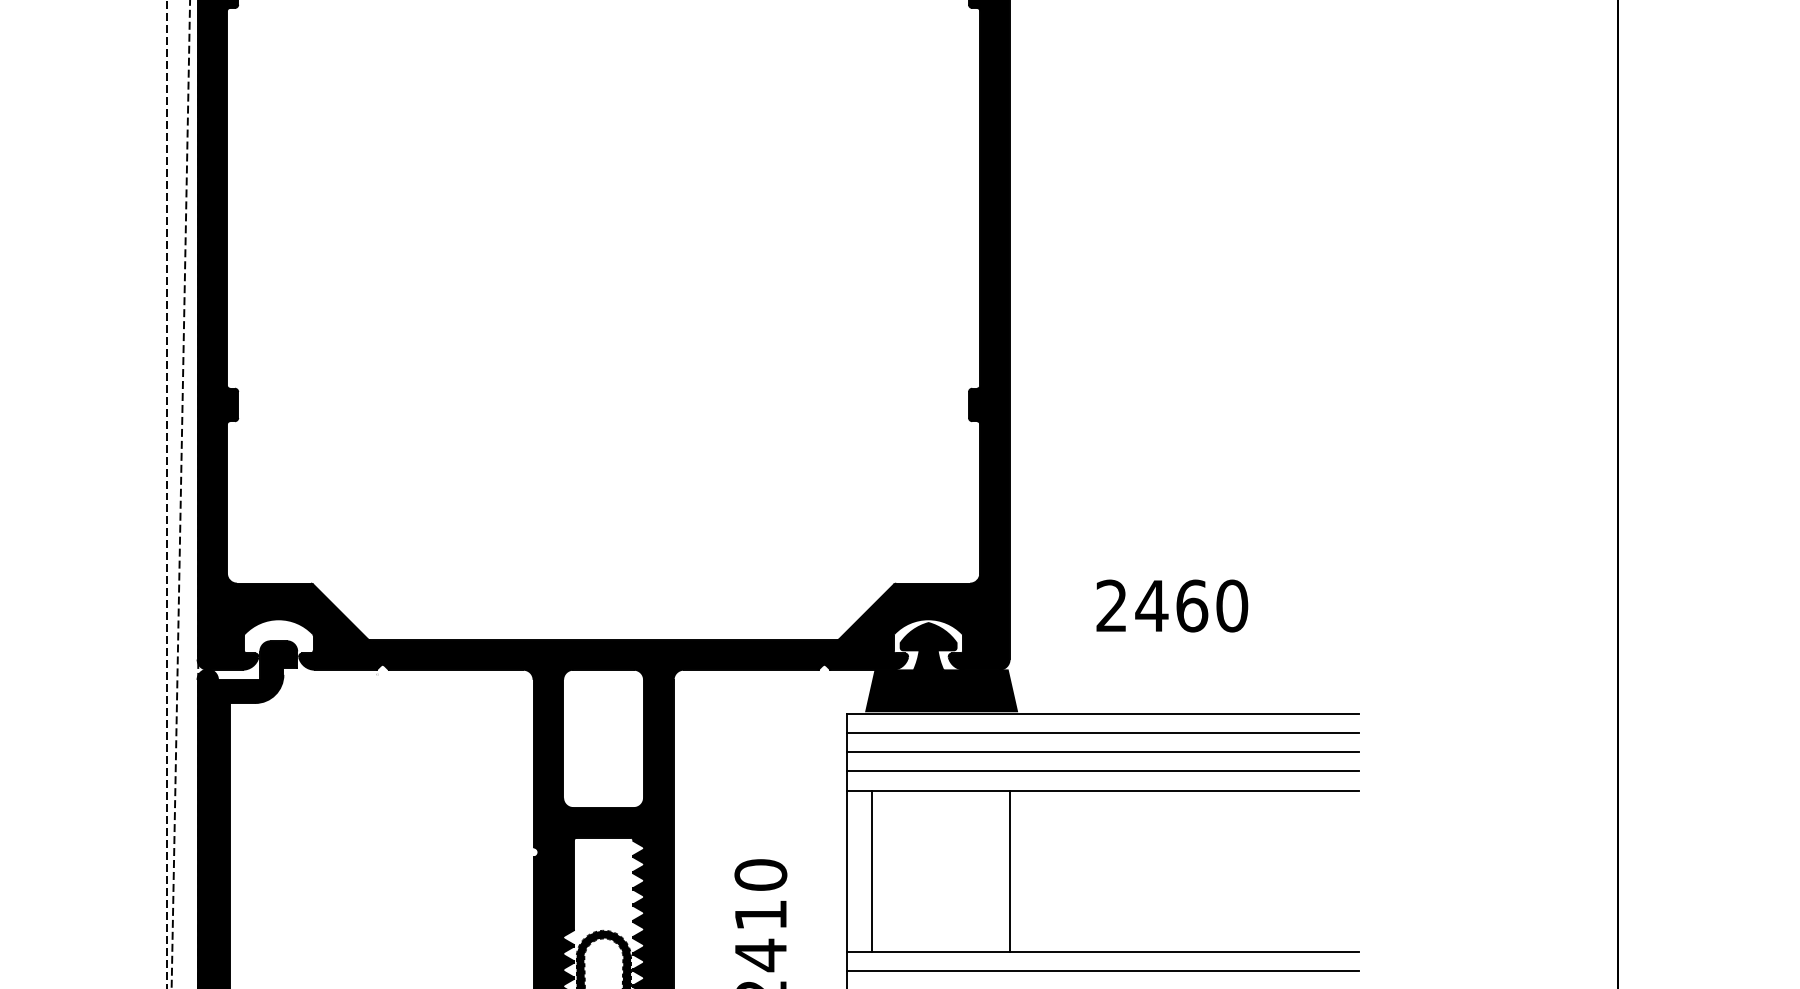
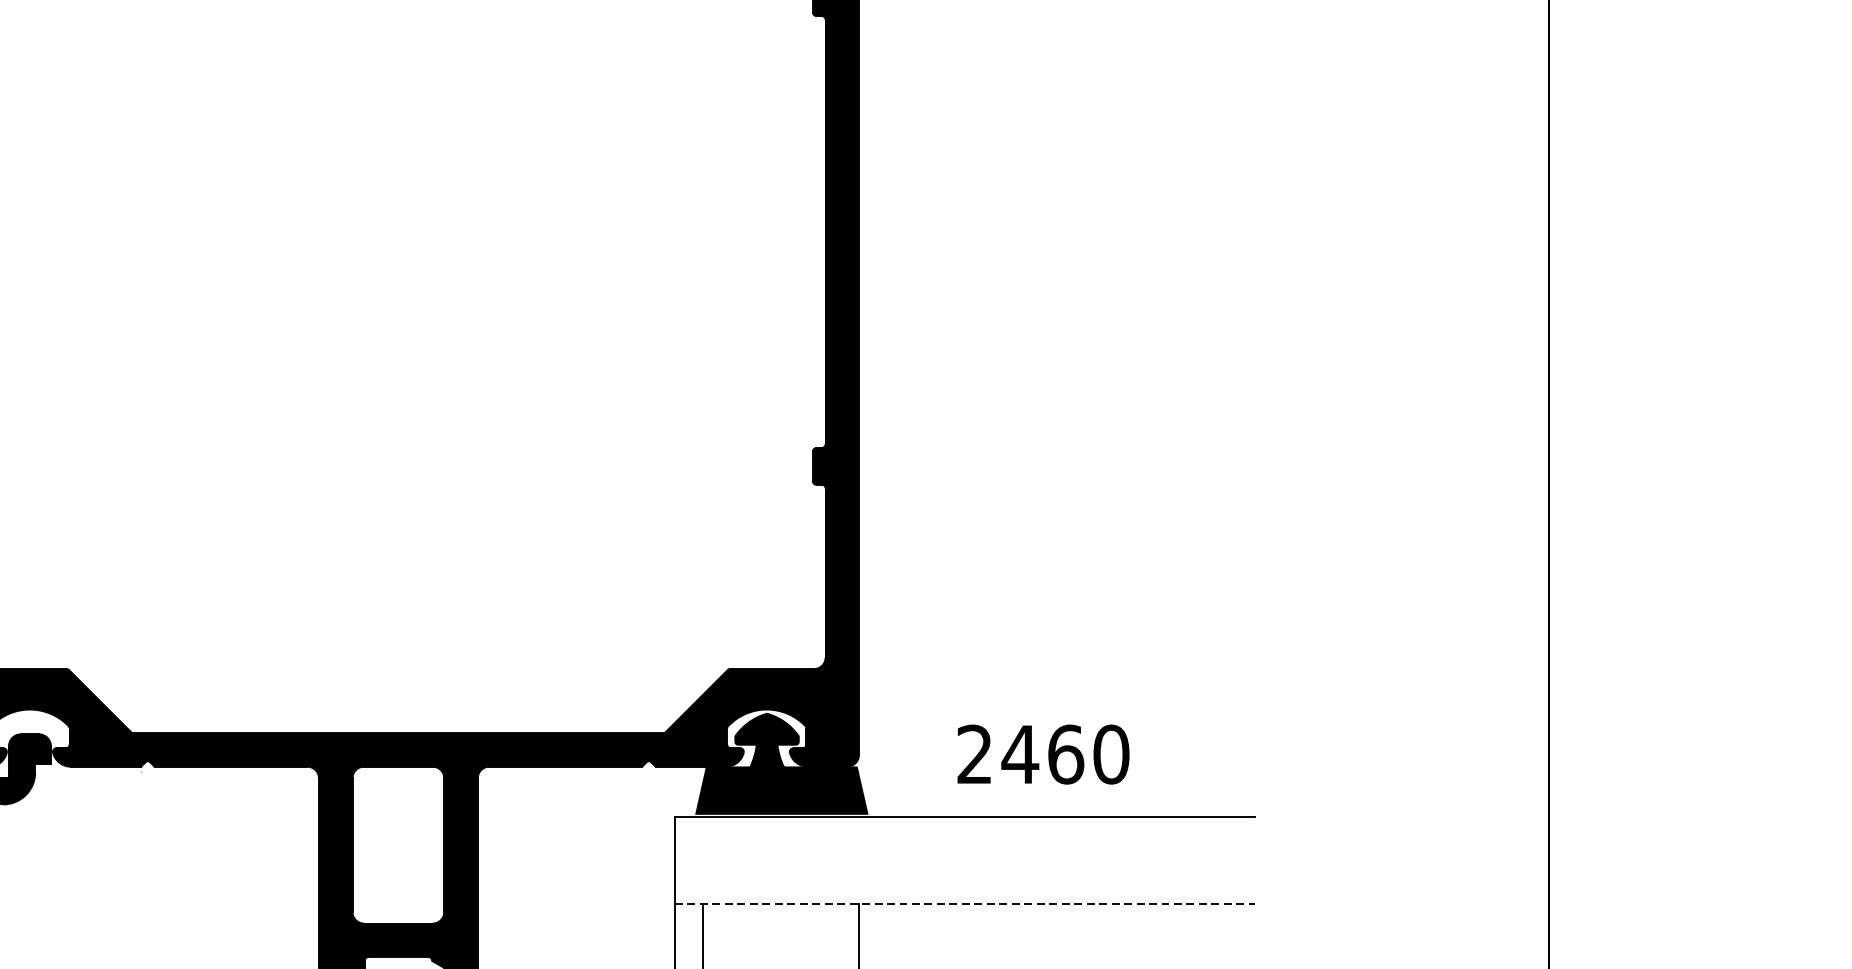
text: (1172, 605) -> (1043, 753), moved
line: (1103, 733) -> (965, 839), removed
line: (1103, 752) -> (965, 860), removed
line: (1103, 771) -> (965, 882), removed
line: (1103, 790) -> (965, 903), solid -> dashed

